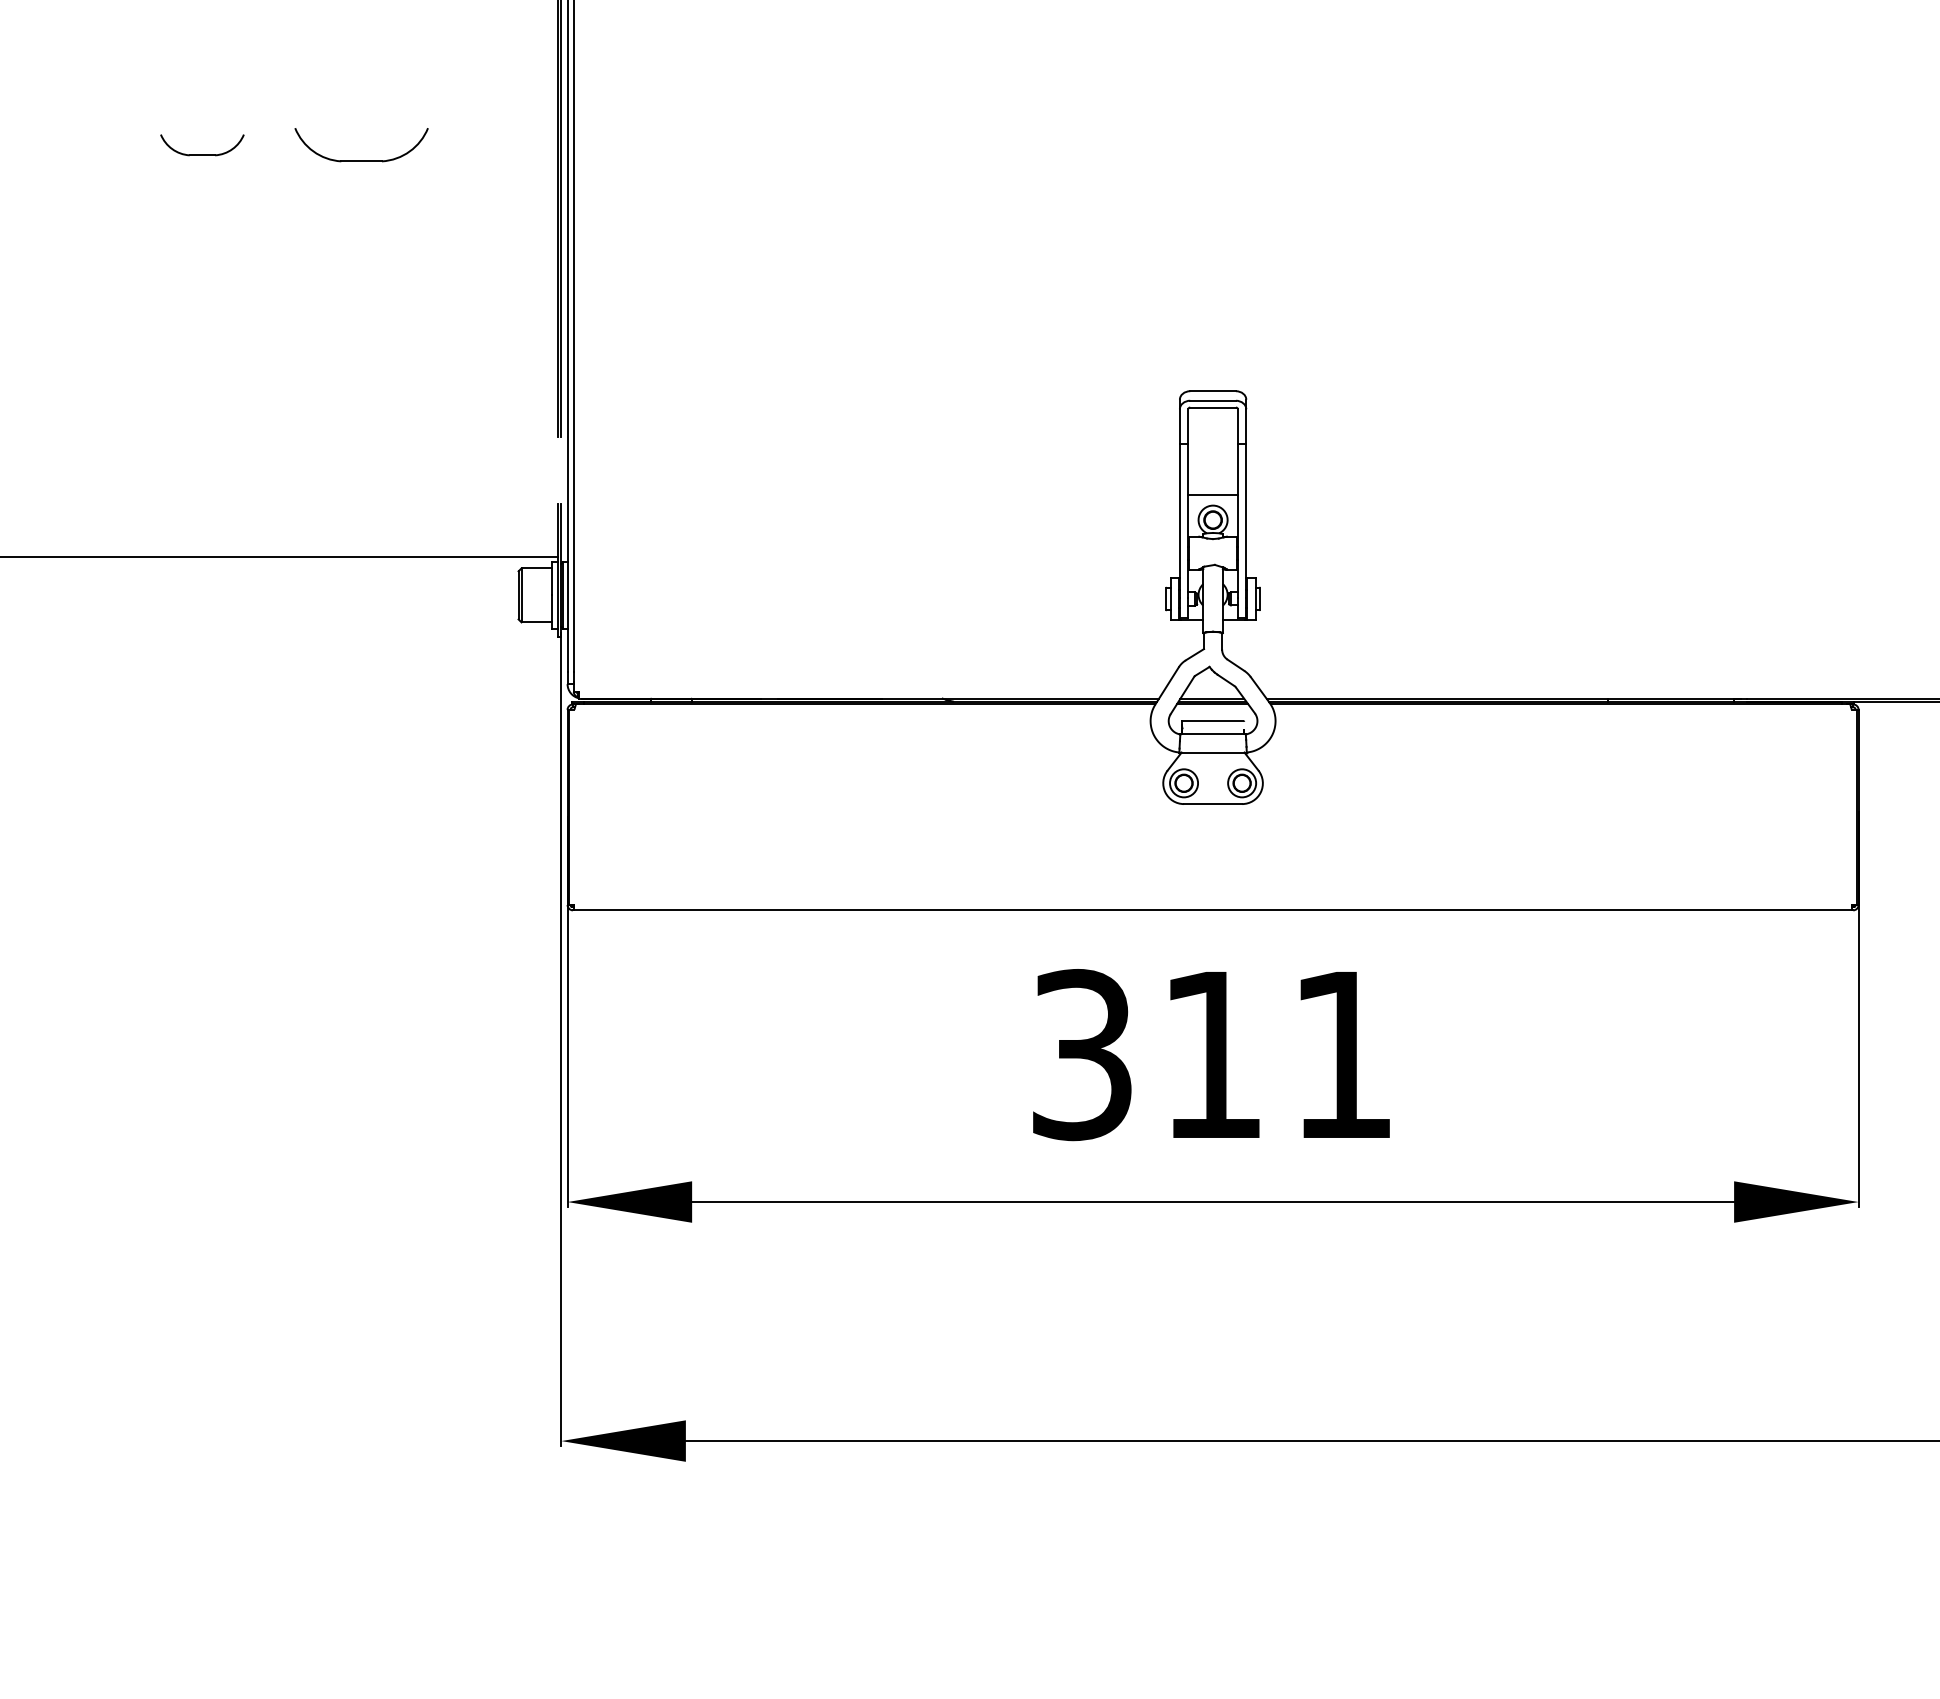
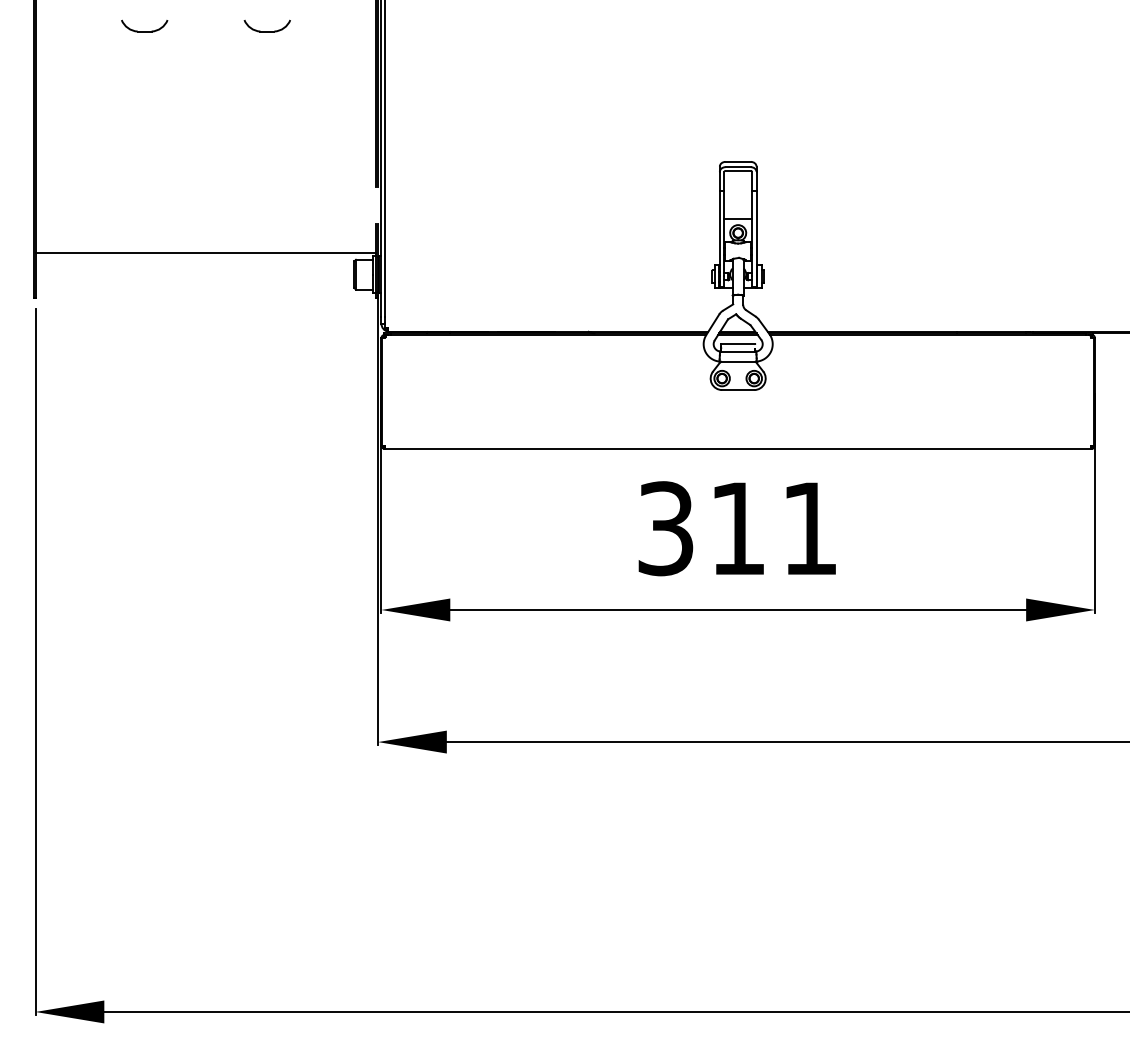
part: (202, 144) -> (144, 25), moved
part: (359, 144) -> (266, 25), size x0.62

